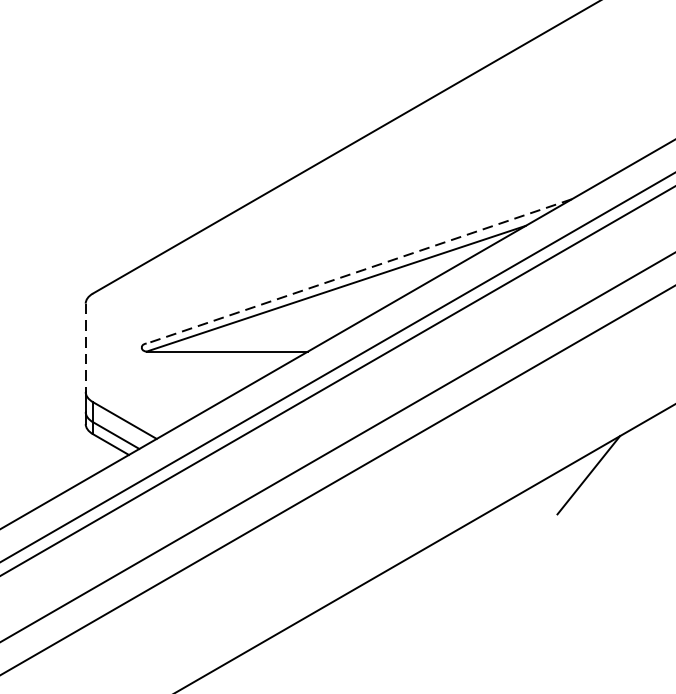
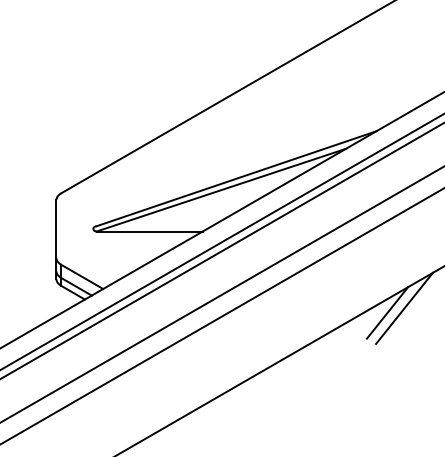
line: (359, 271) -> (236, 178), dashed -> solid
line: (85, 348) -> (56, 229), dashed -> solid
line: (614, 467) -> (404, 307), added

